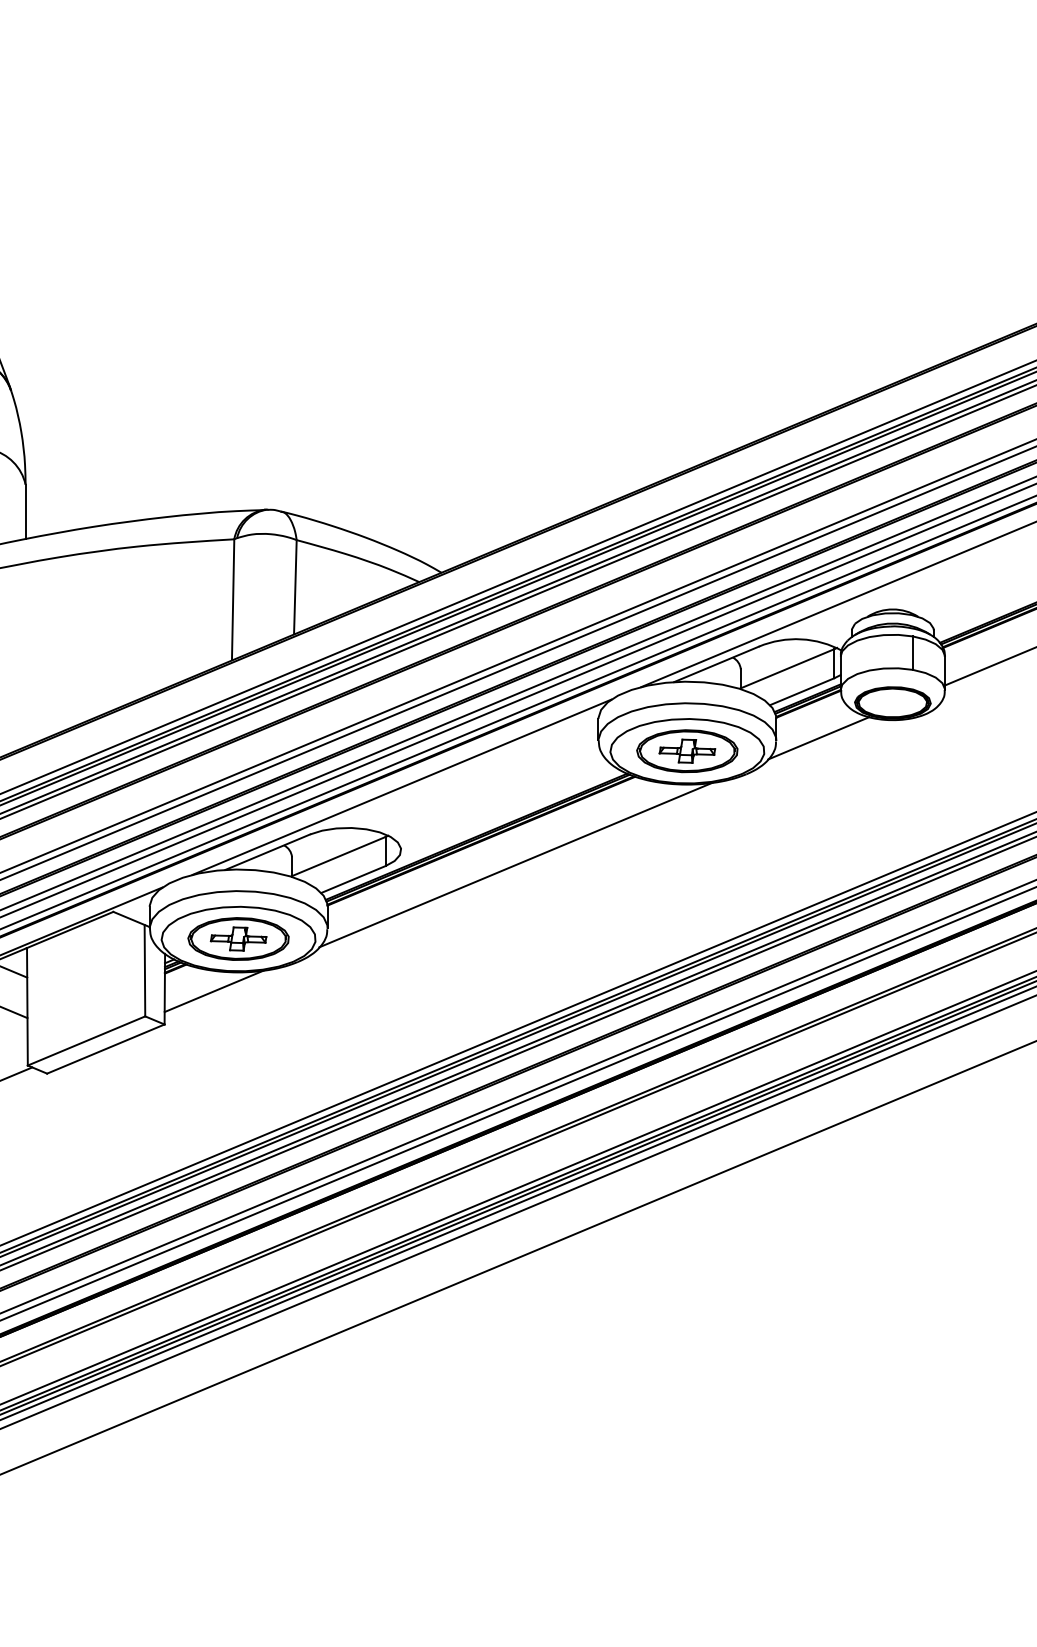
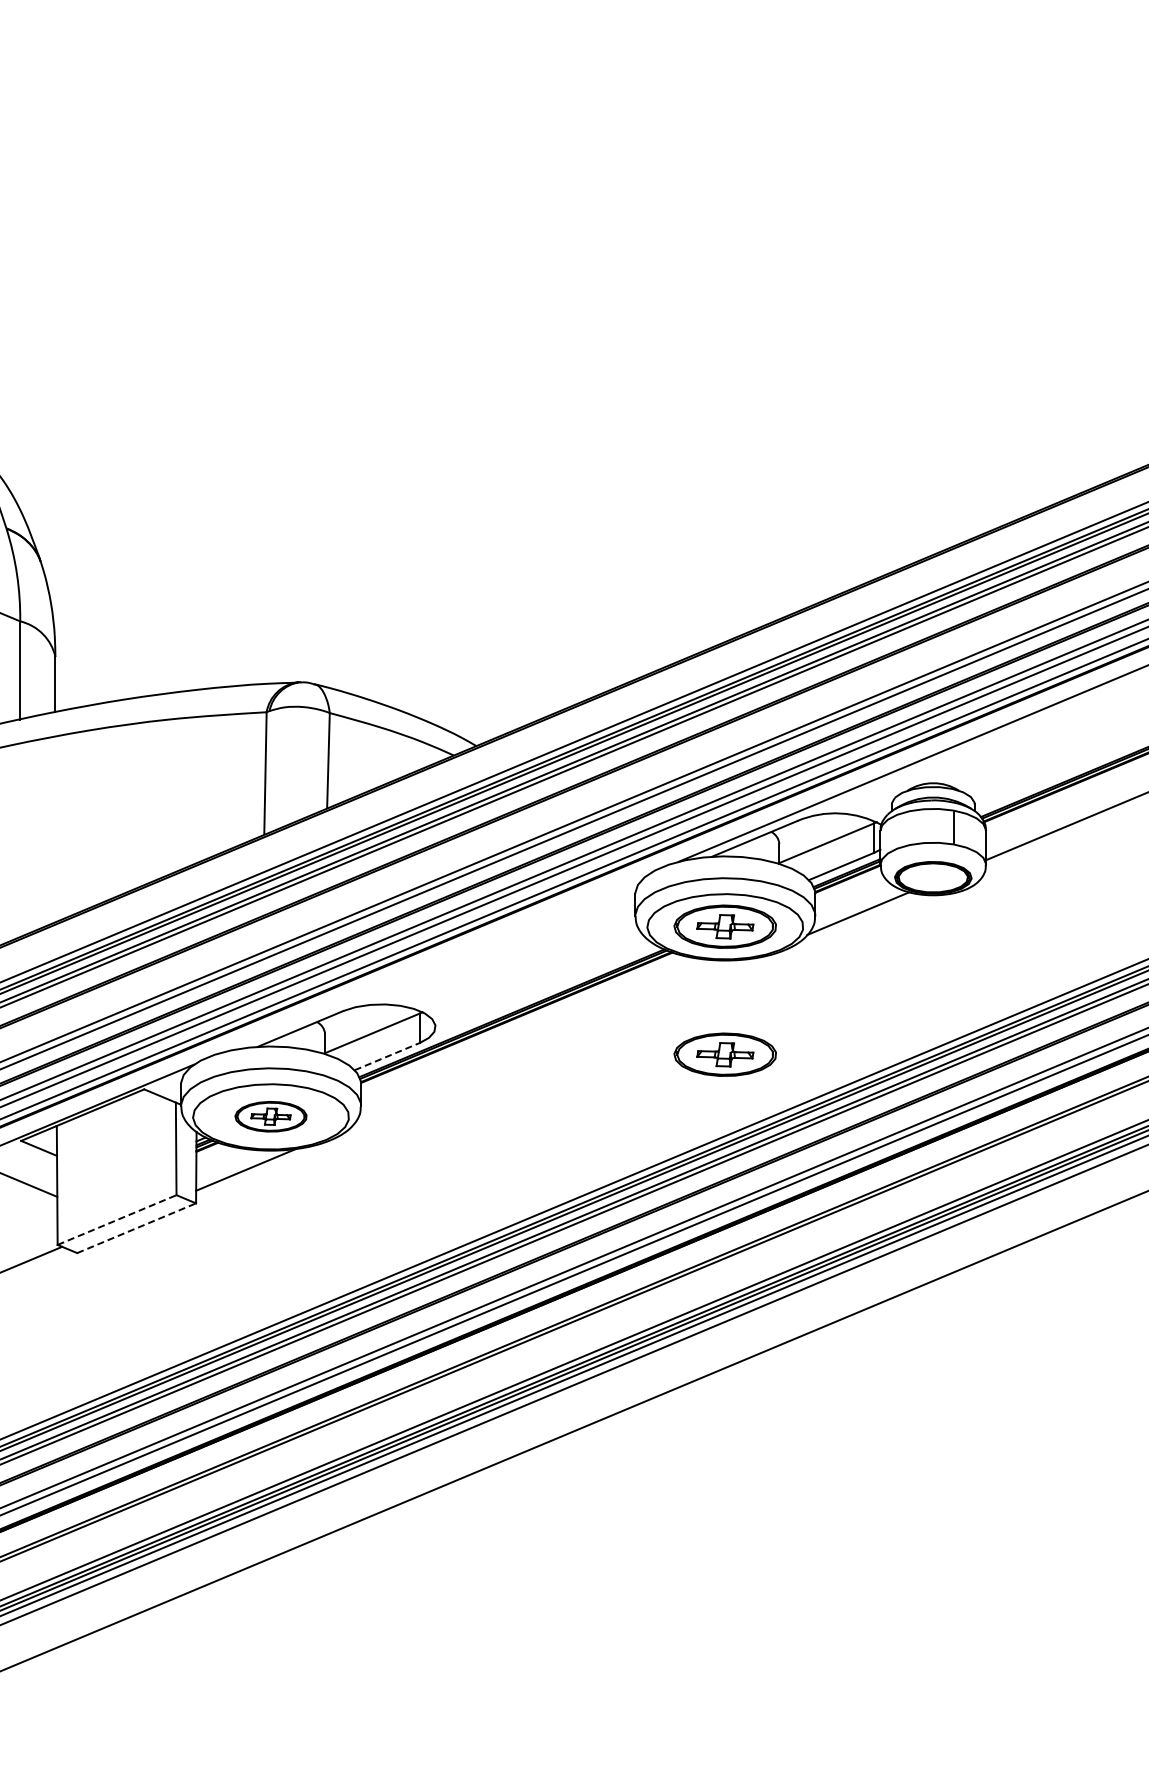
line: (402, 786) -> (436, 962), removed
line: (515, 864) -> (551, 1041), removed
part: (686, 877) -> (724, 1054), added
line: (353, 879) -> (387, 1056), solid -> dashed
part: (238, 938) -> (270, 1116), size x0.7
line: (86, 1040) -> (117, 1219), solid -> dashed
line: (106, 1049) -> (137, 1228), solid -> dashed

